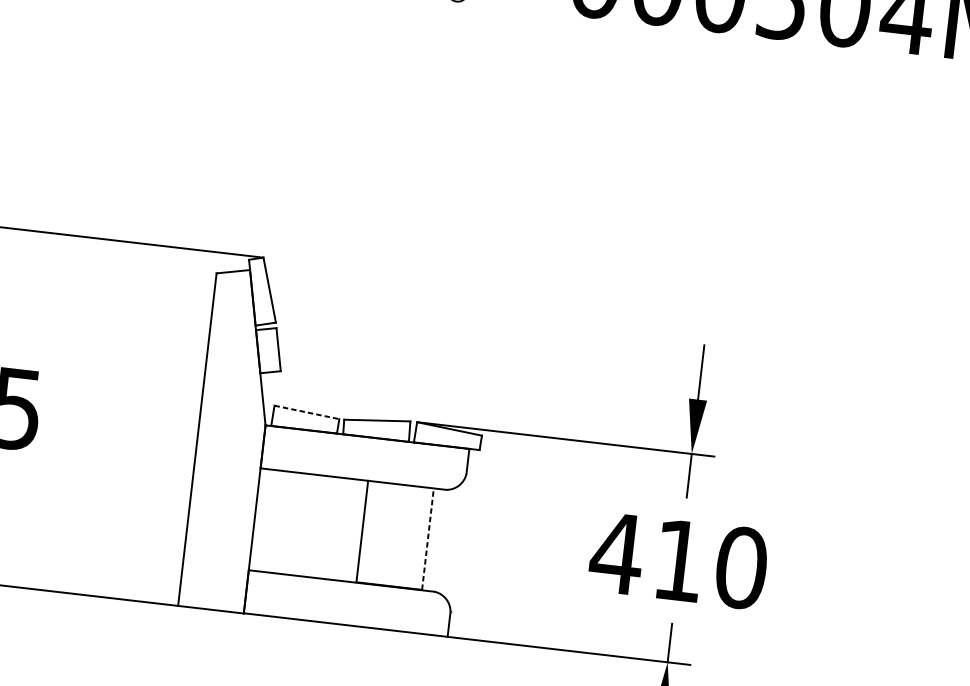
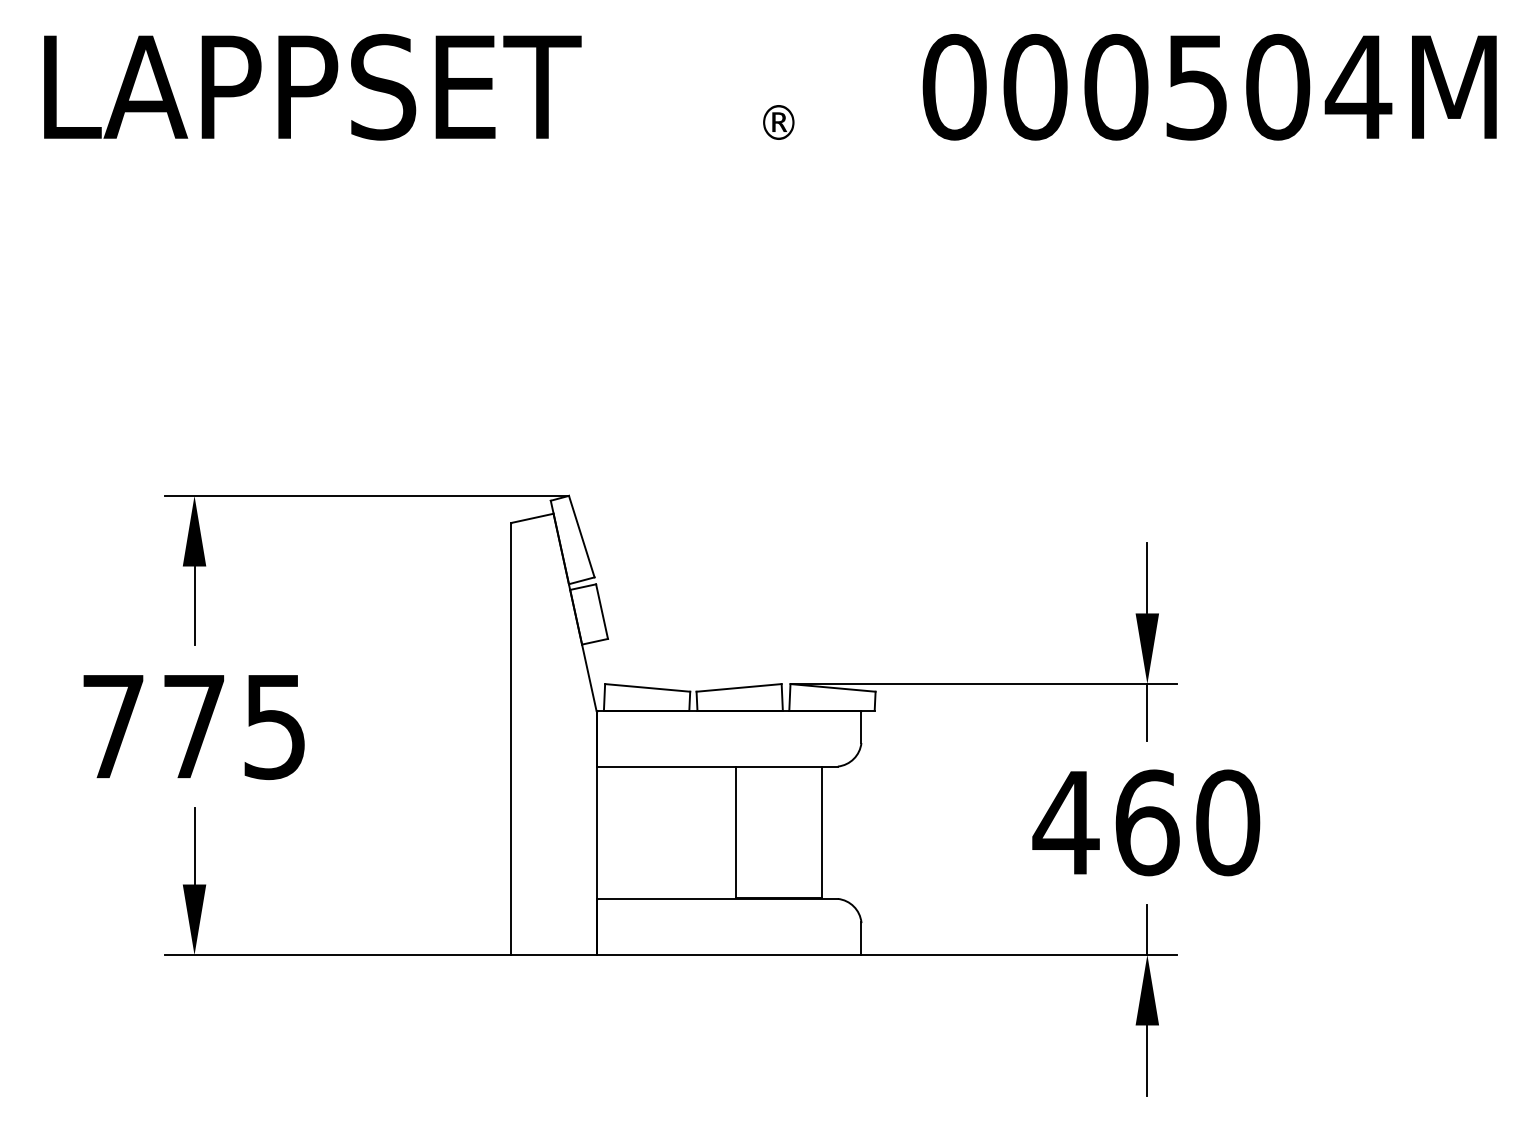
line: (306, 412) -> (647, 687), dashed -> solid
line: (427, 539) -> (821, 832), dashed -> solid
text: (679, 560) -> (1147, 822), 410 -> 460

